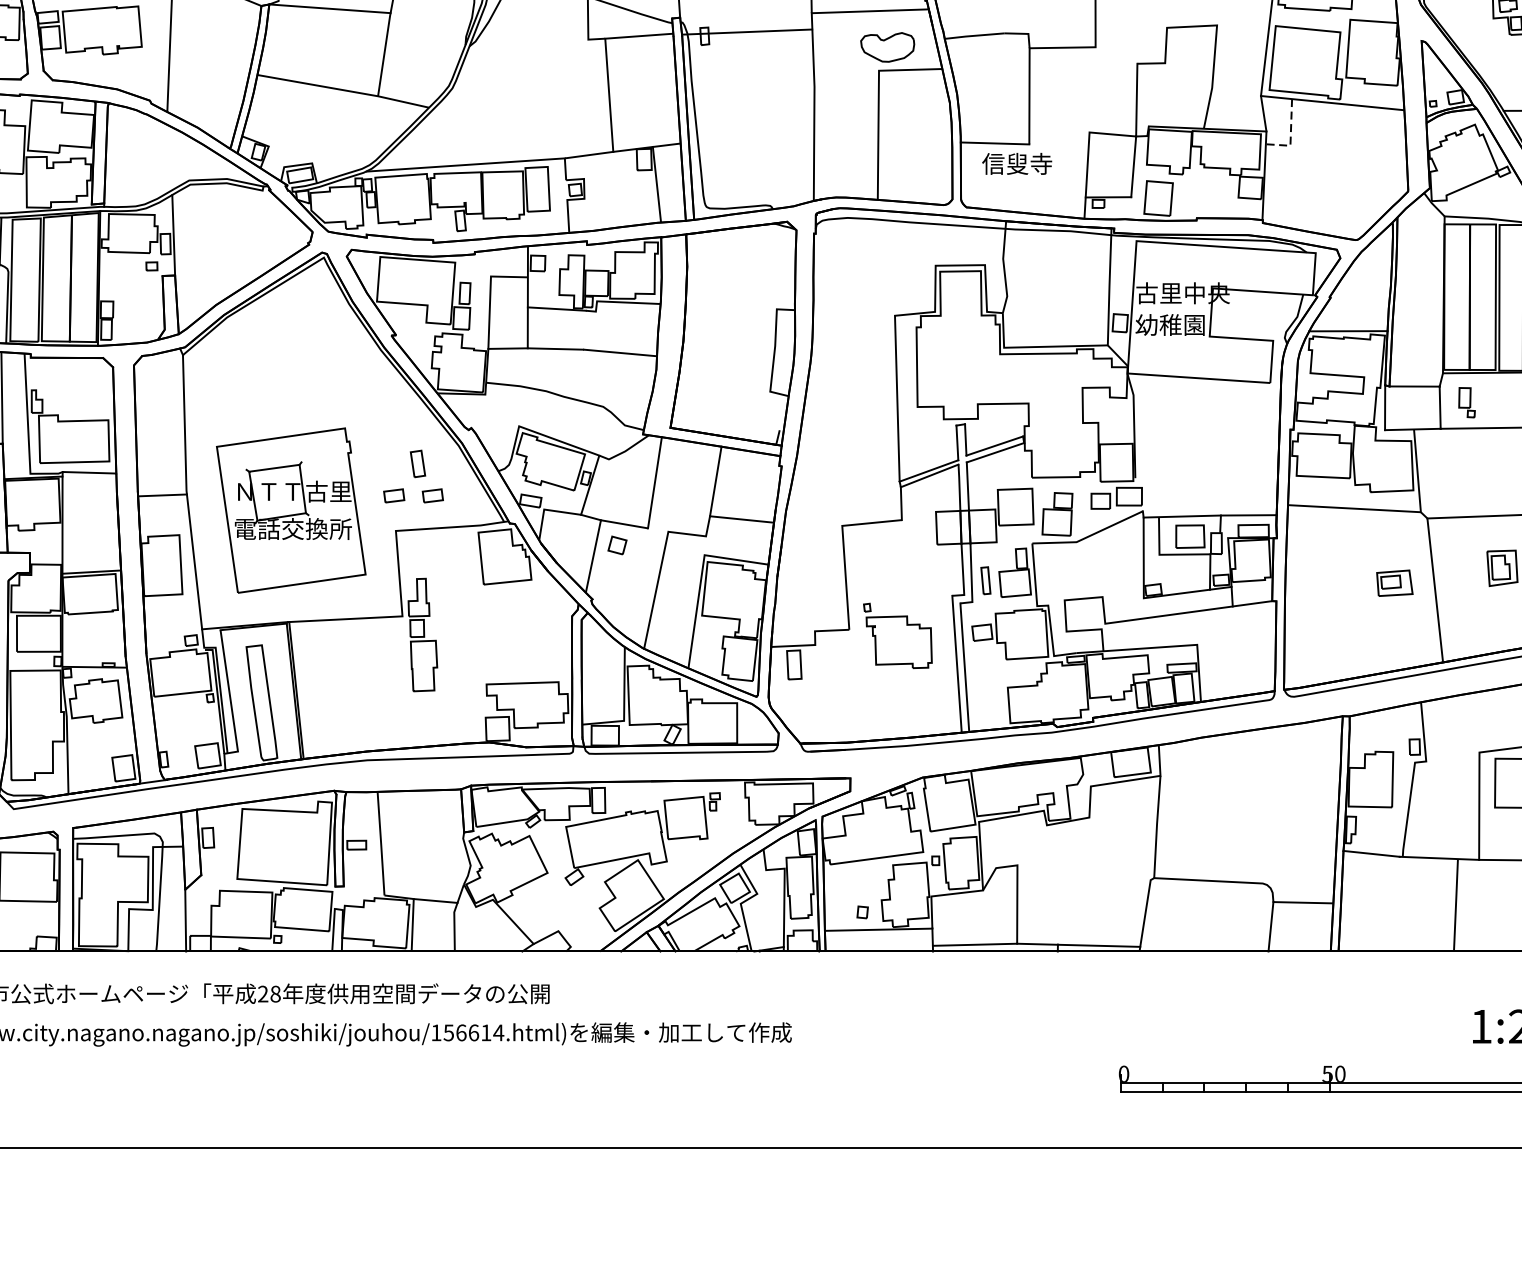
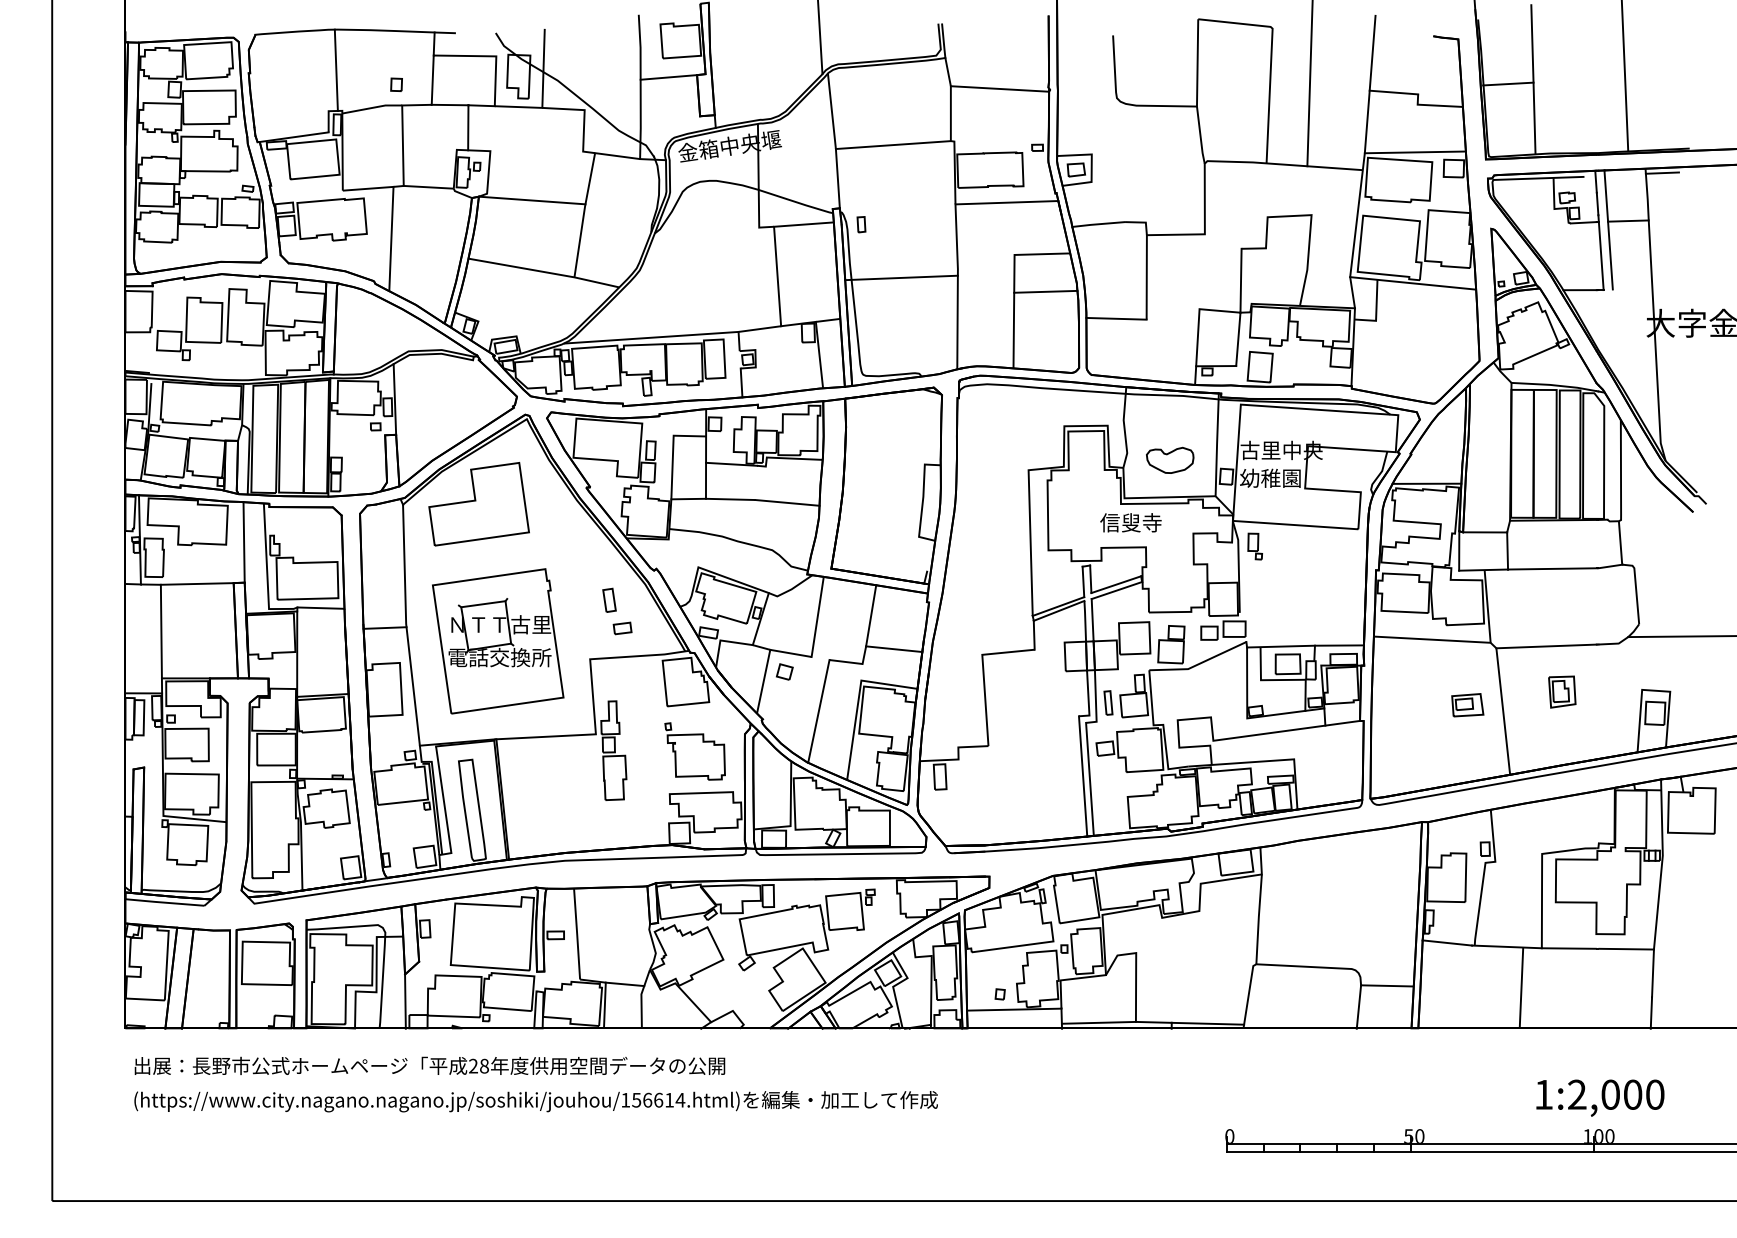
line: (748, 31) -> (901, 277), moved
part: (888, 46) -> (1170, 459), moved
line: (914, 112) -> (1045, 291), added
line: (1290, 136) -> (1376, 312), dashed -> solid
text: (1016, 163) -> (1130, 522), moved
part: (268, 354) -> (478, 504), added
part: (1466, 402) -> (1254, 546), moved
part: (394, 495) -> (588, 628), removed
part: (897, 635) -> (694, 751), moved

